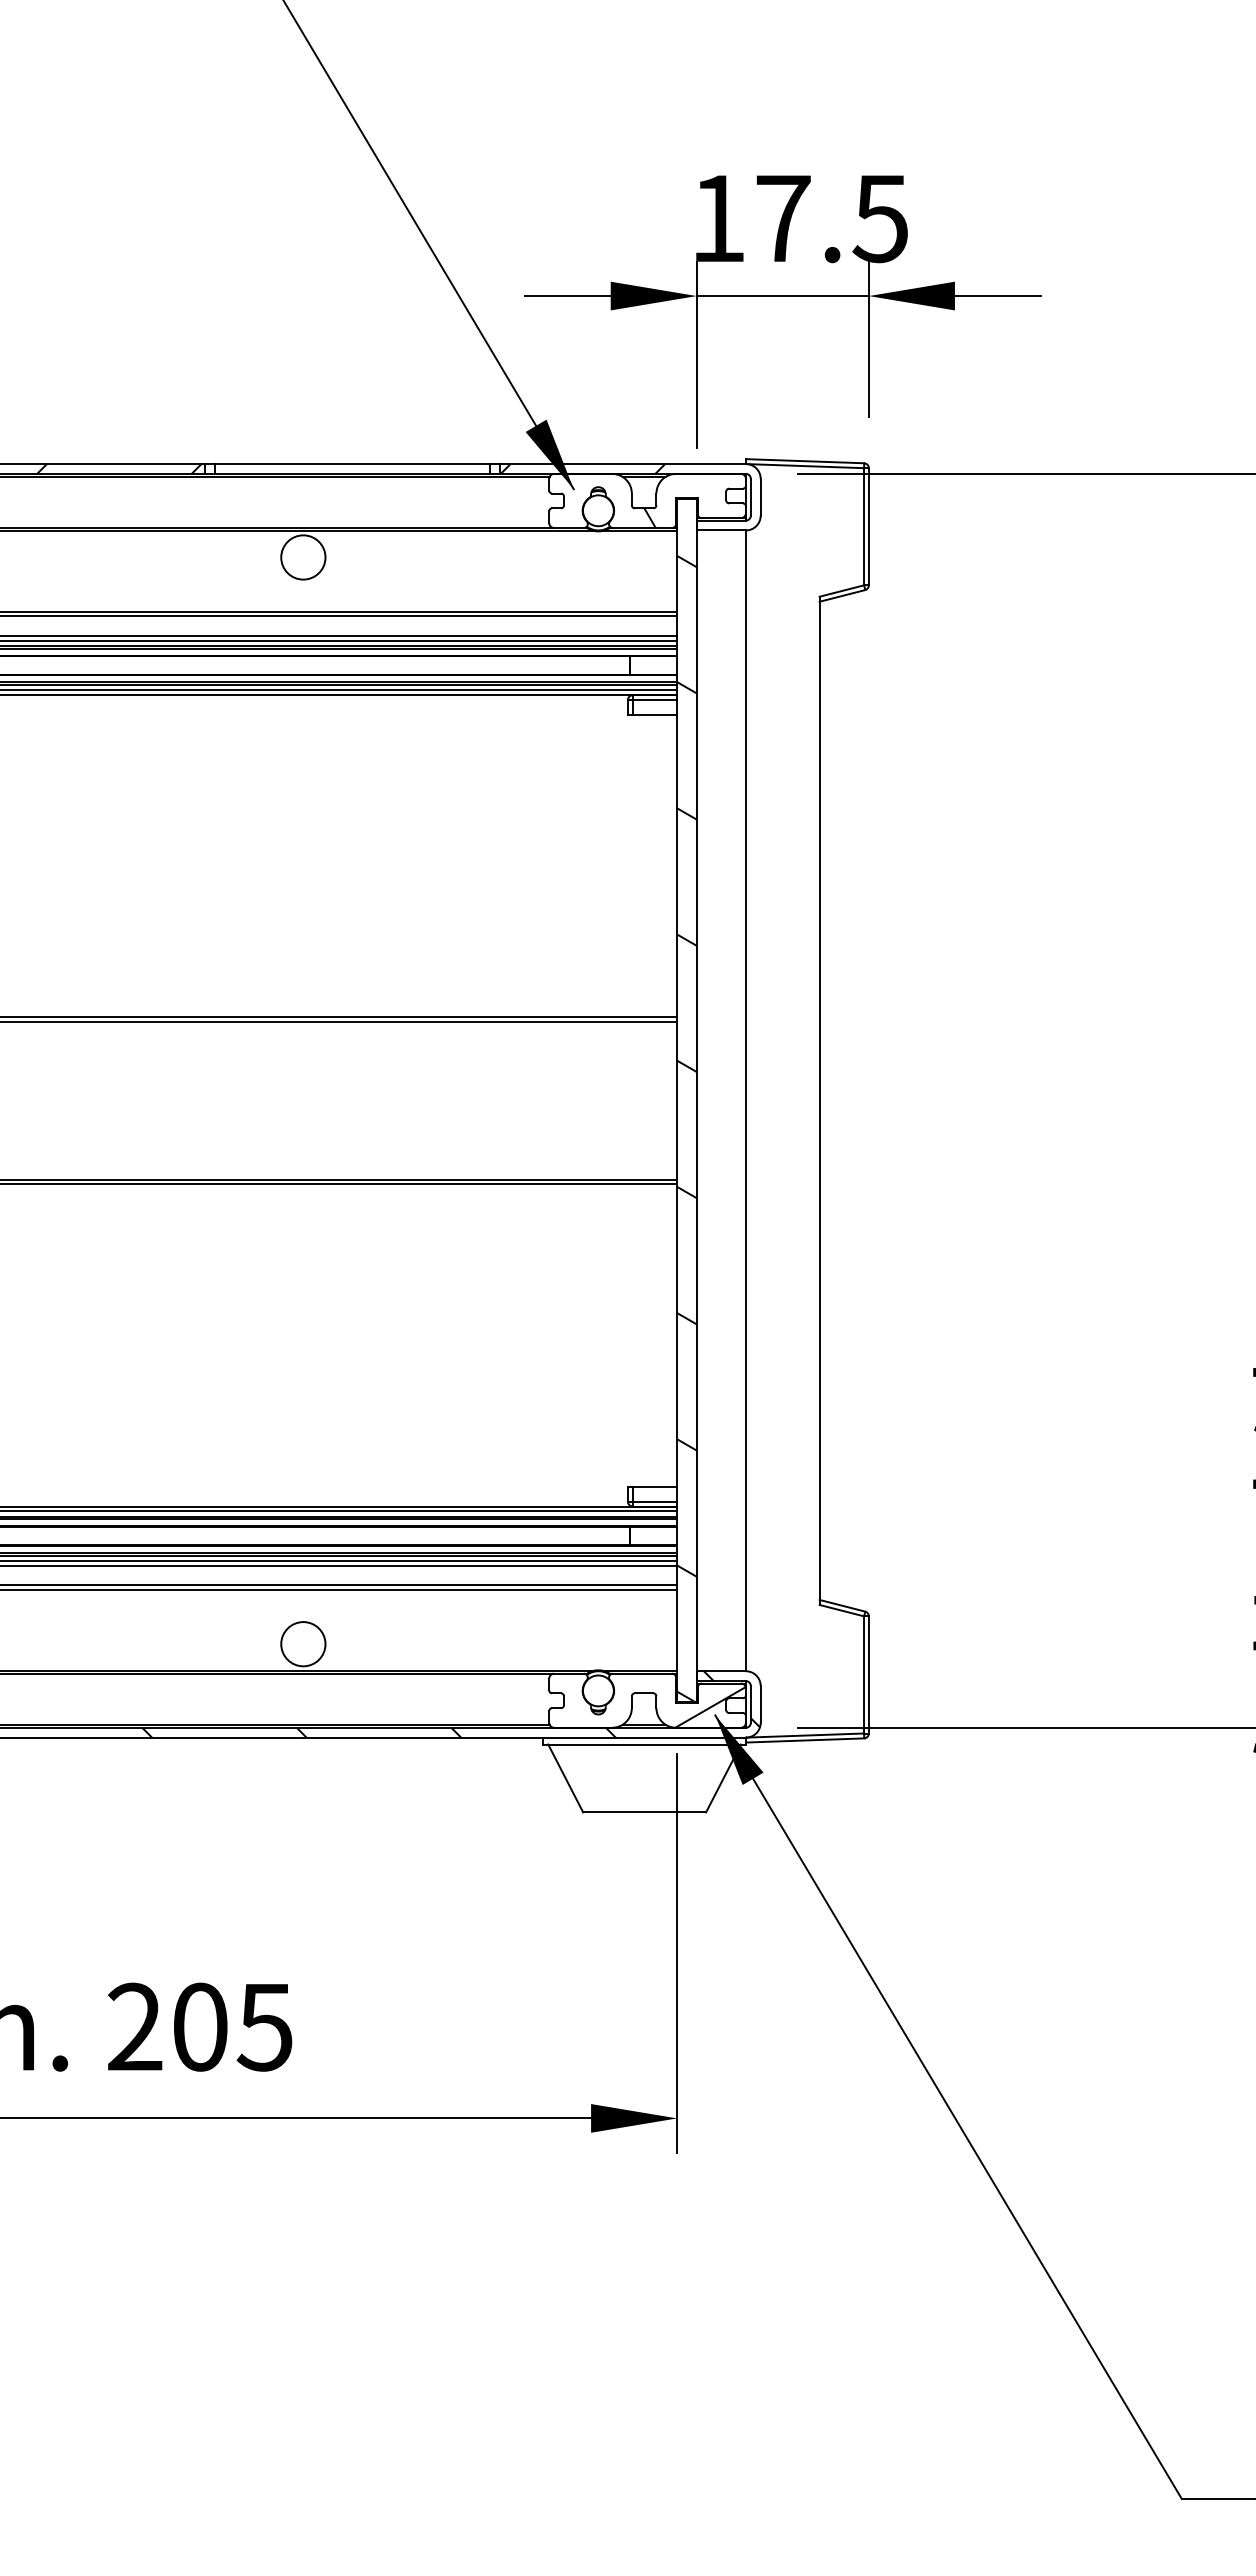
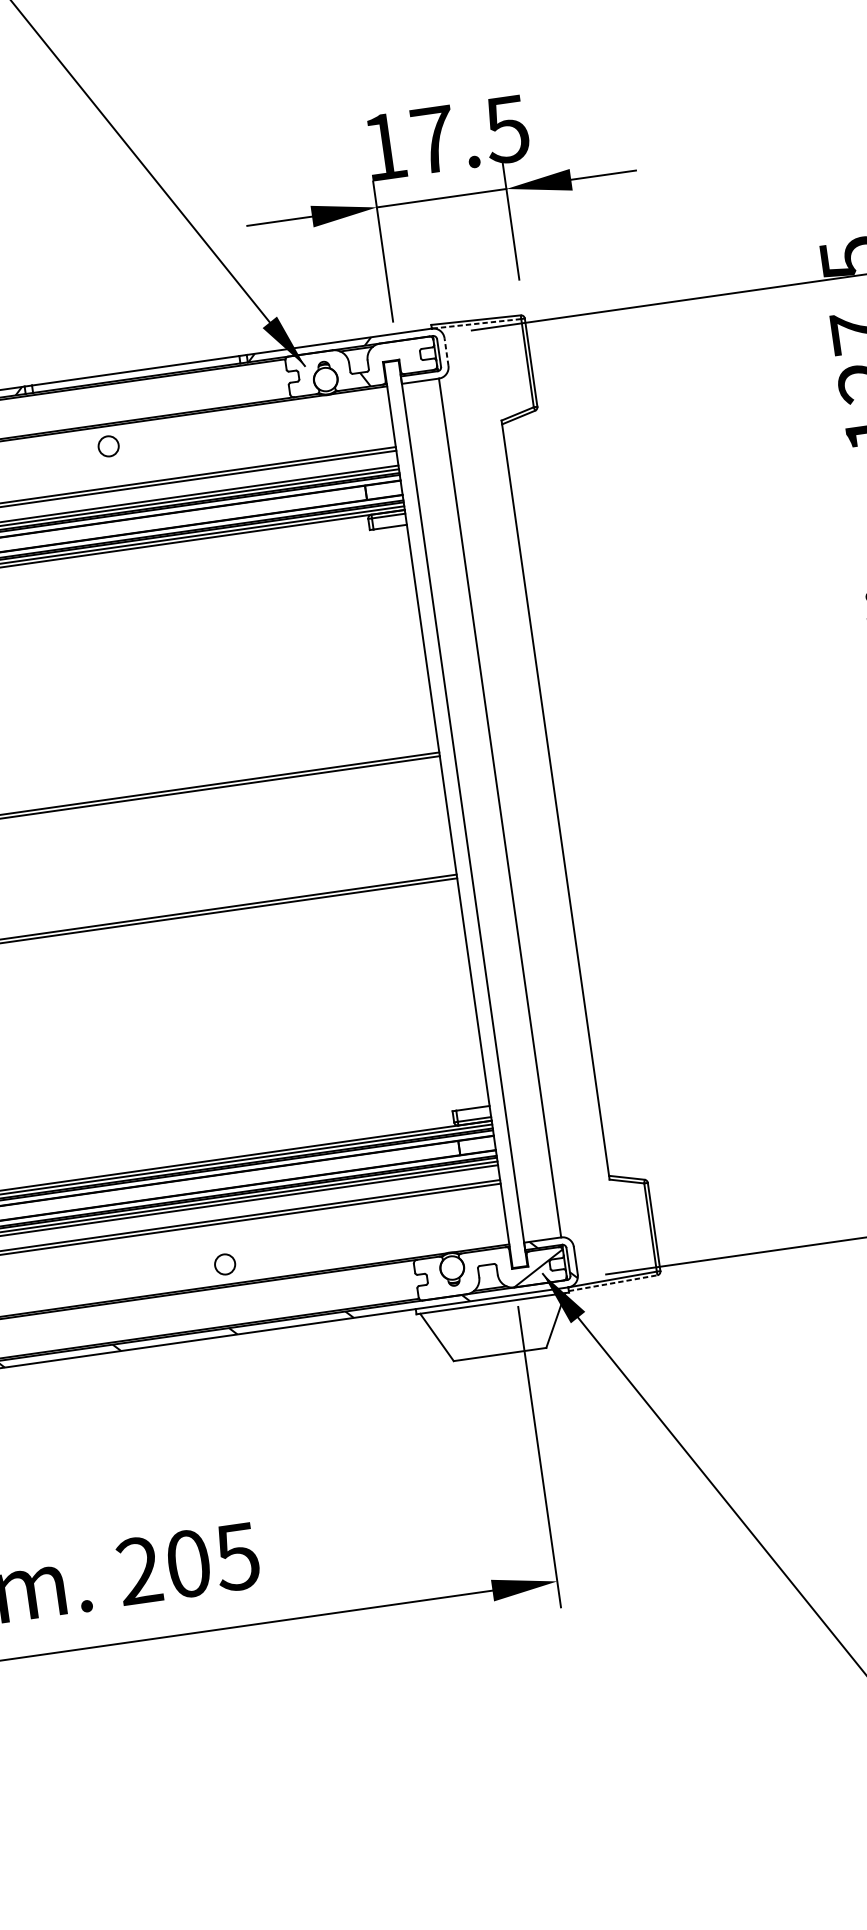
line: (805, 466) -> (476, 324), solid -> dashed
line: (760, 496) -> (446, 351), solid -> dashed
circle: (303, 557) -> (108, 446), size x0.6
hatch: (686, 1128) -> (458, 835), removed
circle: (303, 1644) -> (225, 1264), size x0.6
line: (805, 1740) -> (613, 1283), solid -> dashed

